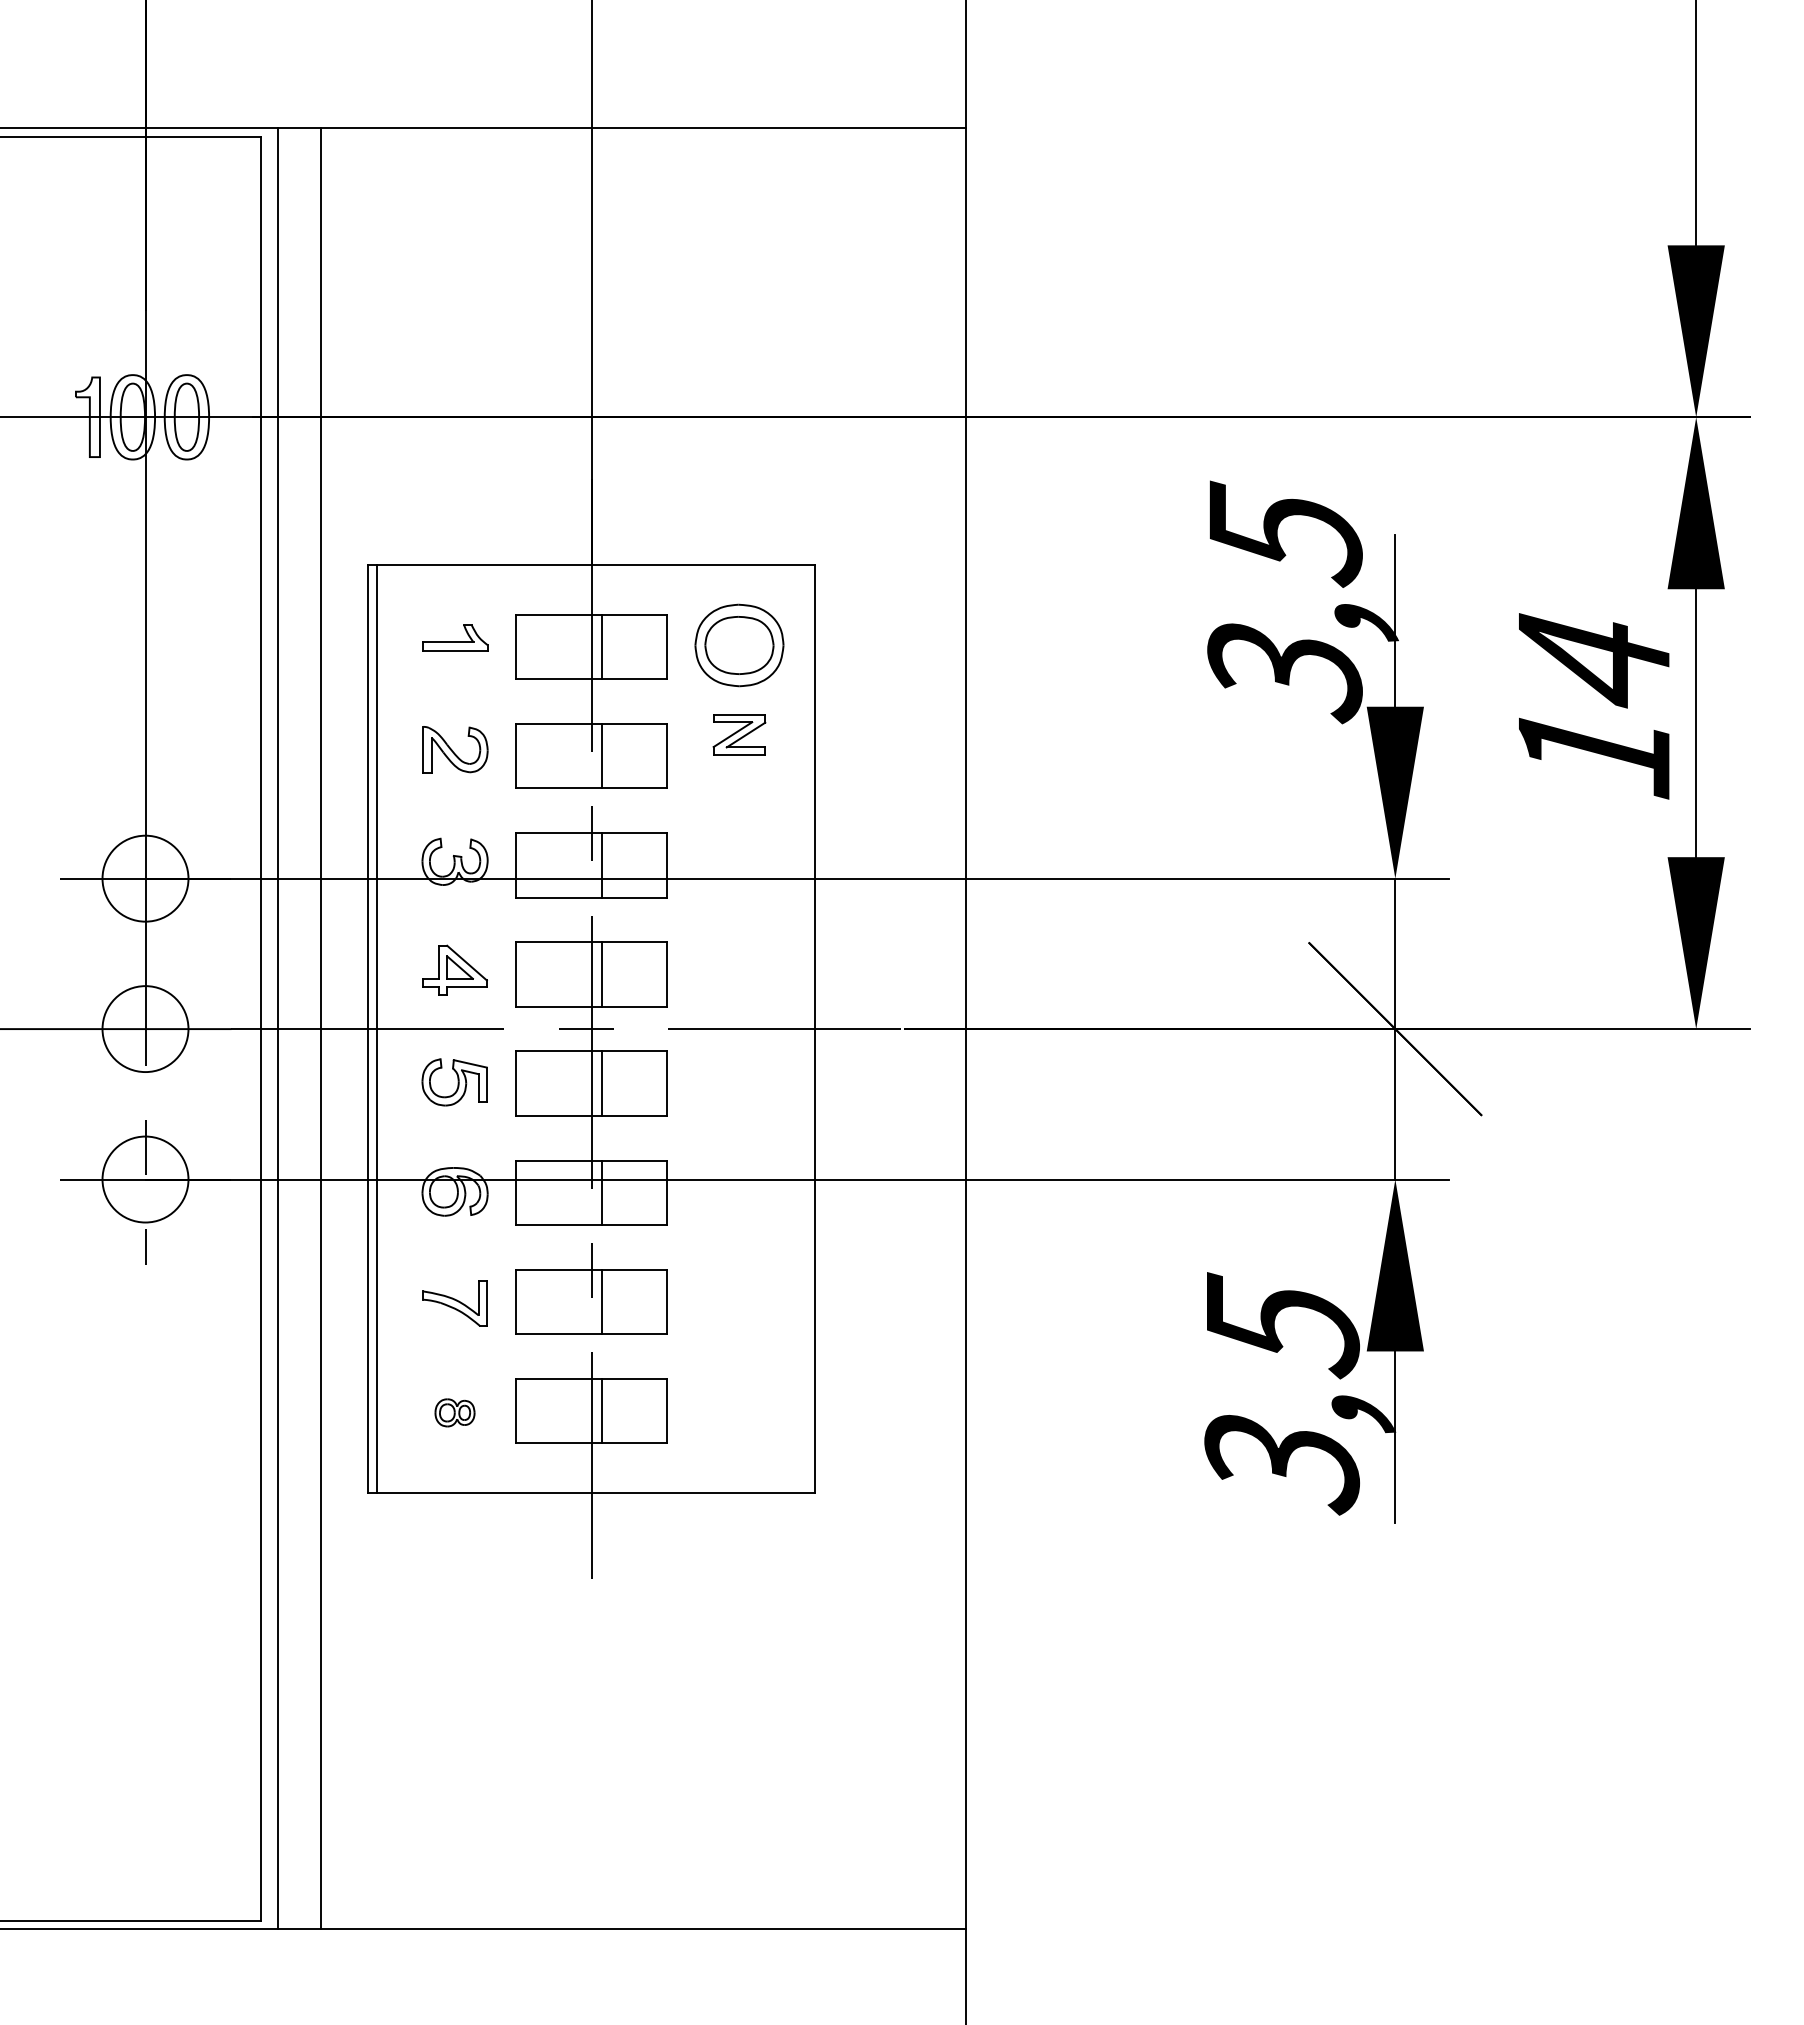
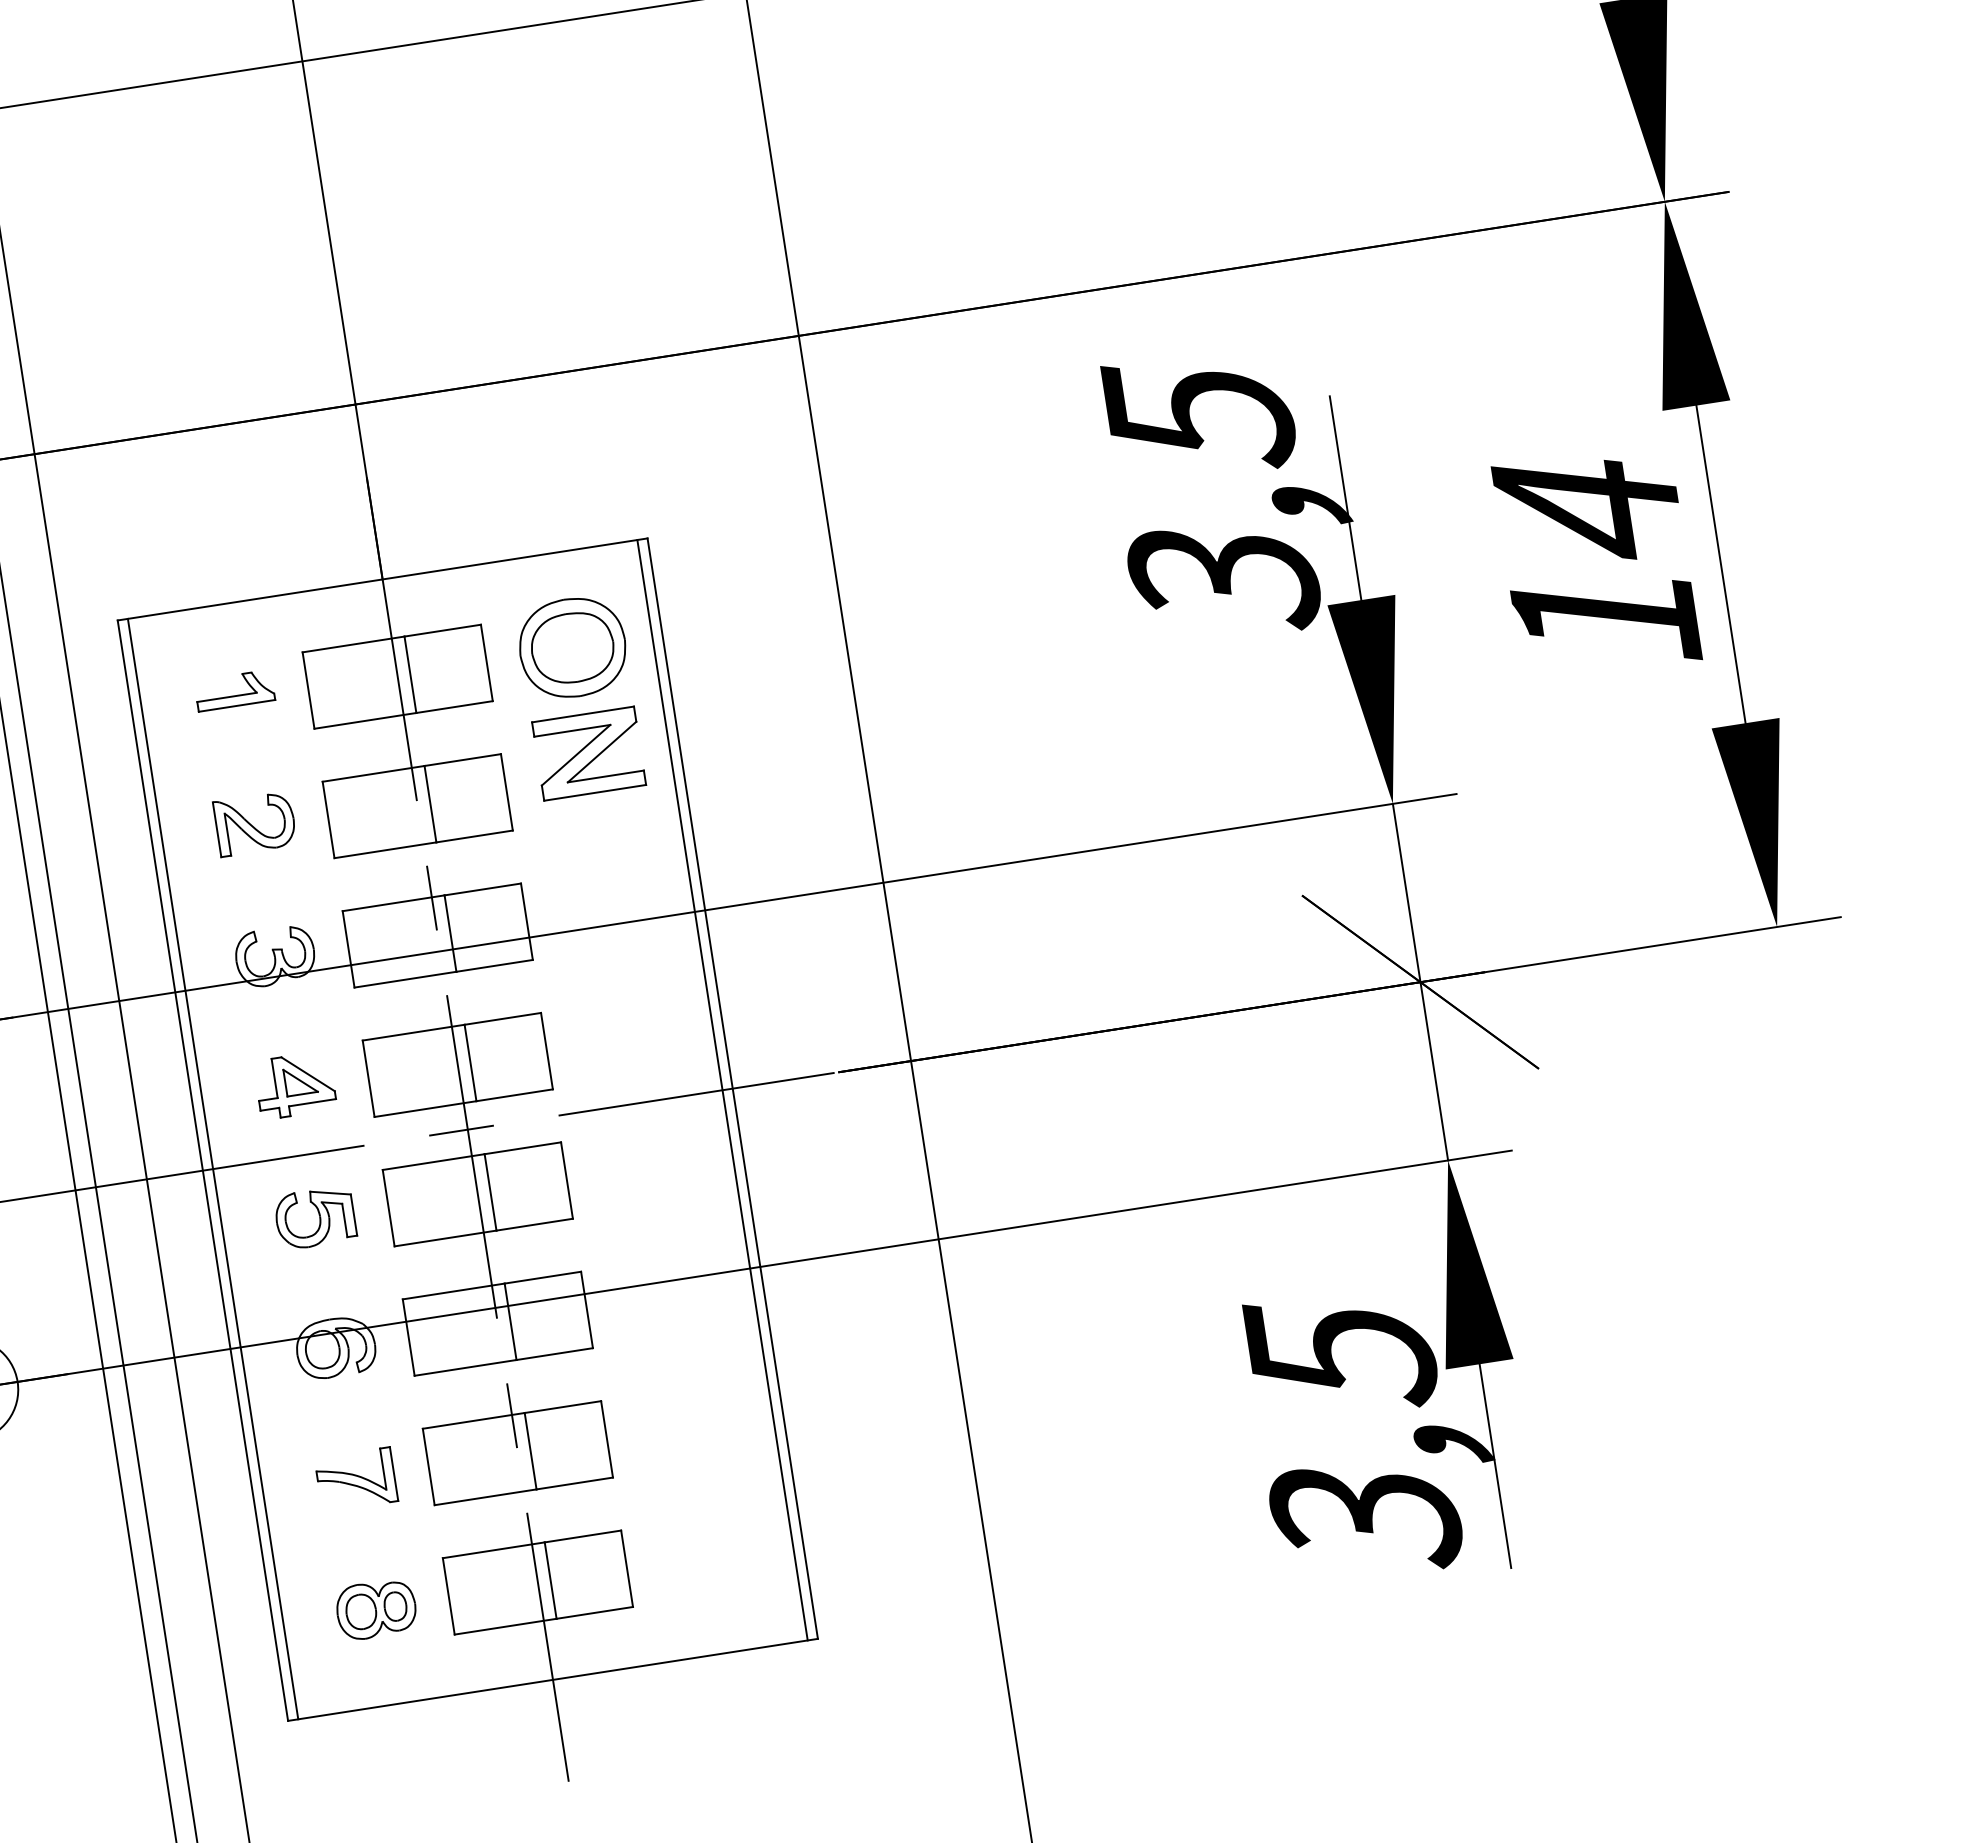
part: (739, 734) -> (589, 753), size x1.67
line: (806, 1028) -> (722, 1089), added
part: (454, 1412) -> (375, 1609), size x1.67

